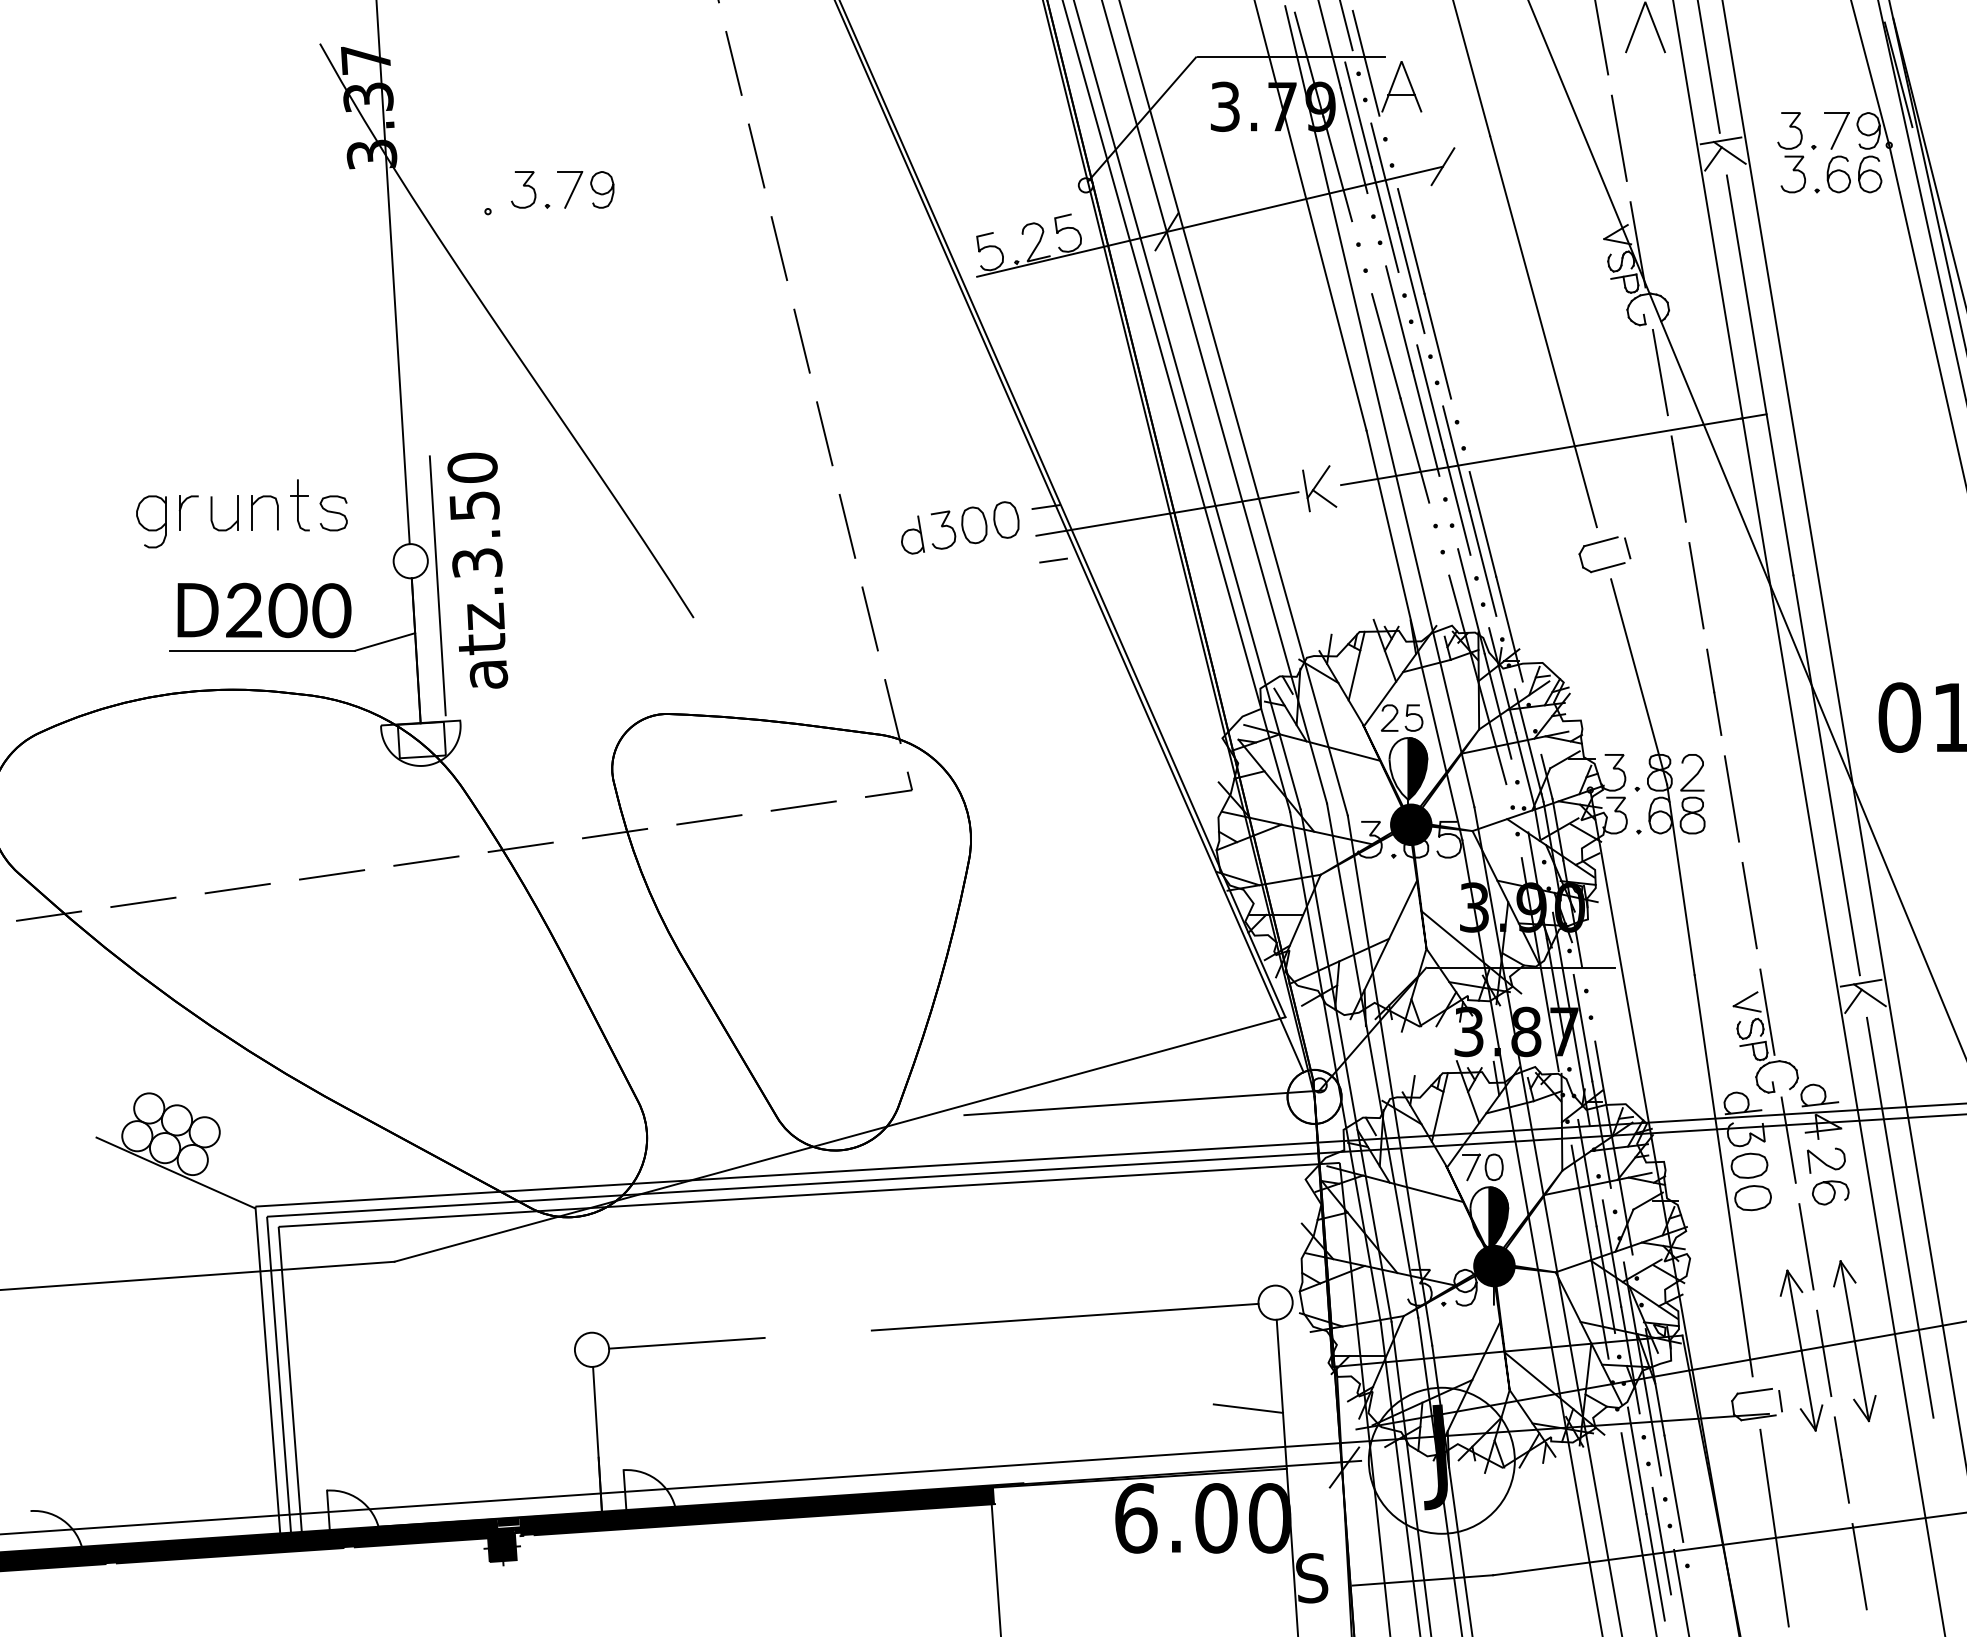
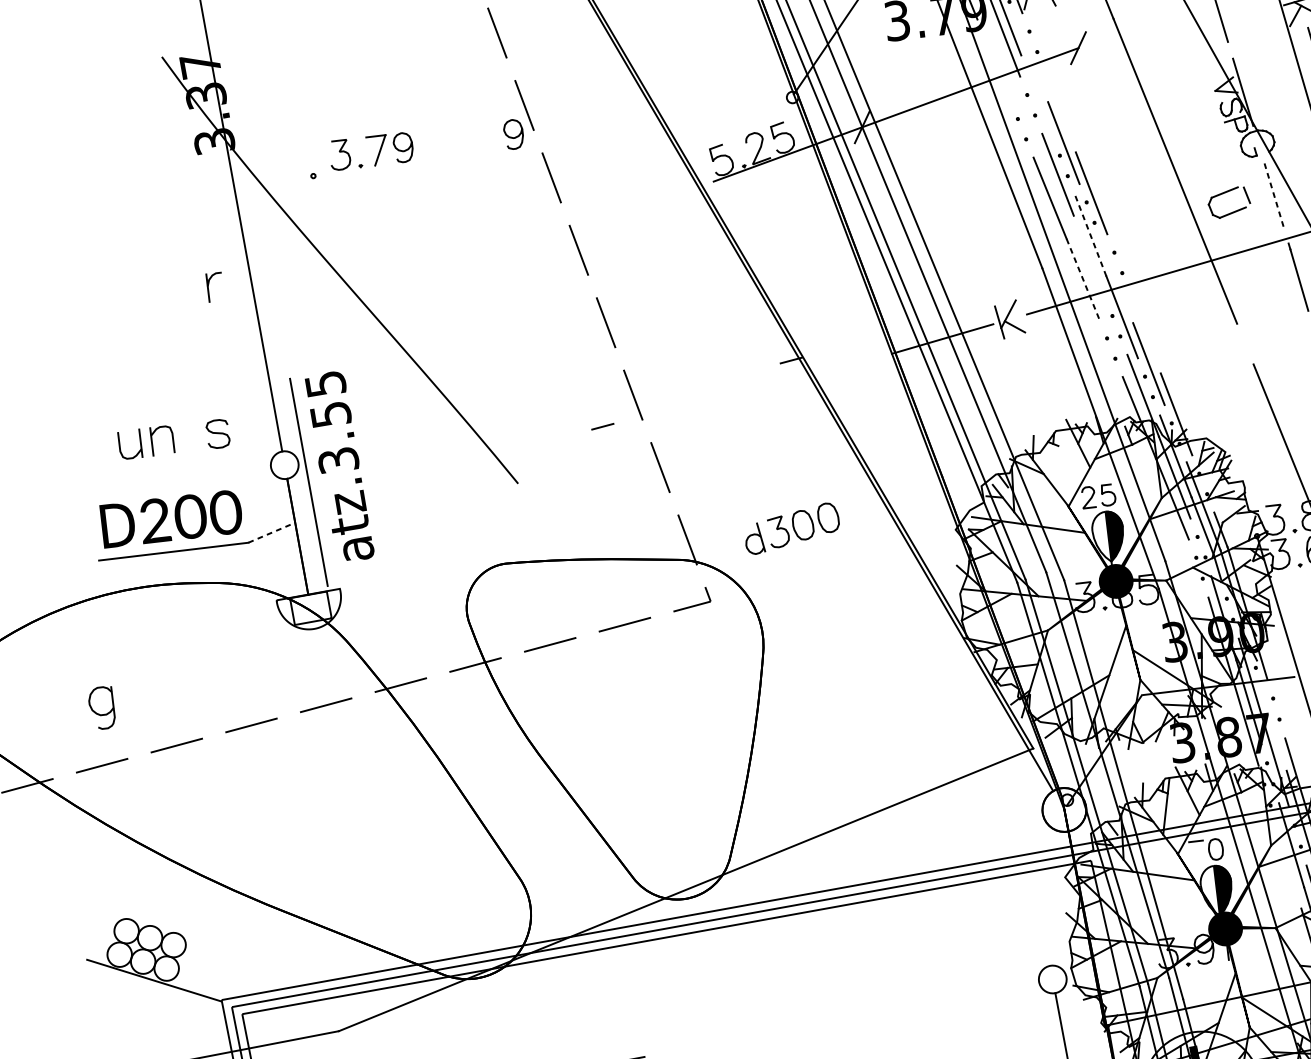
line: (1337, 168) -> (993, 59), removed
line: (1384, 175) -> (1032, 60), removed
curve: (741, 192) -> (515, 136), added
line: (1384, 219) -> (1036, 96), removed
line: (1411, 241) -> (1060, 111), removed
line: (1660, 372) -> (1273, 193), solid -> dashed
line: (1430, 397) -> (1090, 235), solid -> dashed
line: (1425, 423) -> (1089, 256), removed
line: (1415, 451) -> (1083, 280), solid -> dashed
line: (1456, 458) -> (1117, 281), removed
text: (472, 467) -> (325, 383), atz.3.50 -> atz.3.55
part: (299, 505) -> (189, 430), removed
part: (181, 509) -> (209, 284), moved
part: (151, 521) -> (101, 707), moved
line: (1482, 523) -> (1144, 331), removed
line: (1103, 524) -> (839, 369), removed
part: (960, 527) -> (792, 528), moved
part: (1599, 543) -> (1223, 194), moved
line: (1053, 560) -> (602, 426), moved
line: (385, 641) -> (272, 532), solid -> dashed
line: (1356, 665) -> (1056, 458), removed
line: (1582, 1027) -> (1273, 728), removed
line: (1143, 1102) -> (927, 830), removed
line: (1473, 1167) -> (1199, 851), removed
line: (1580, 1198) -> (1288, 866), removed
line: (1064, 1316) -> (884, 1010), removed

